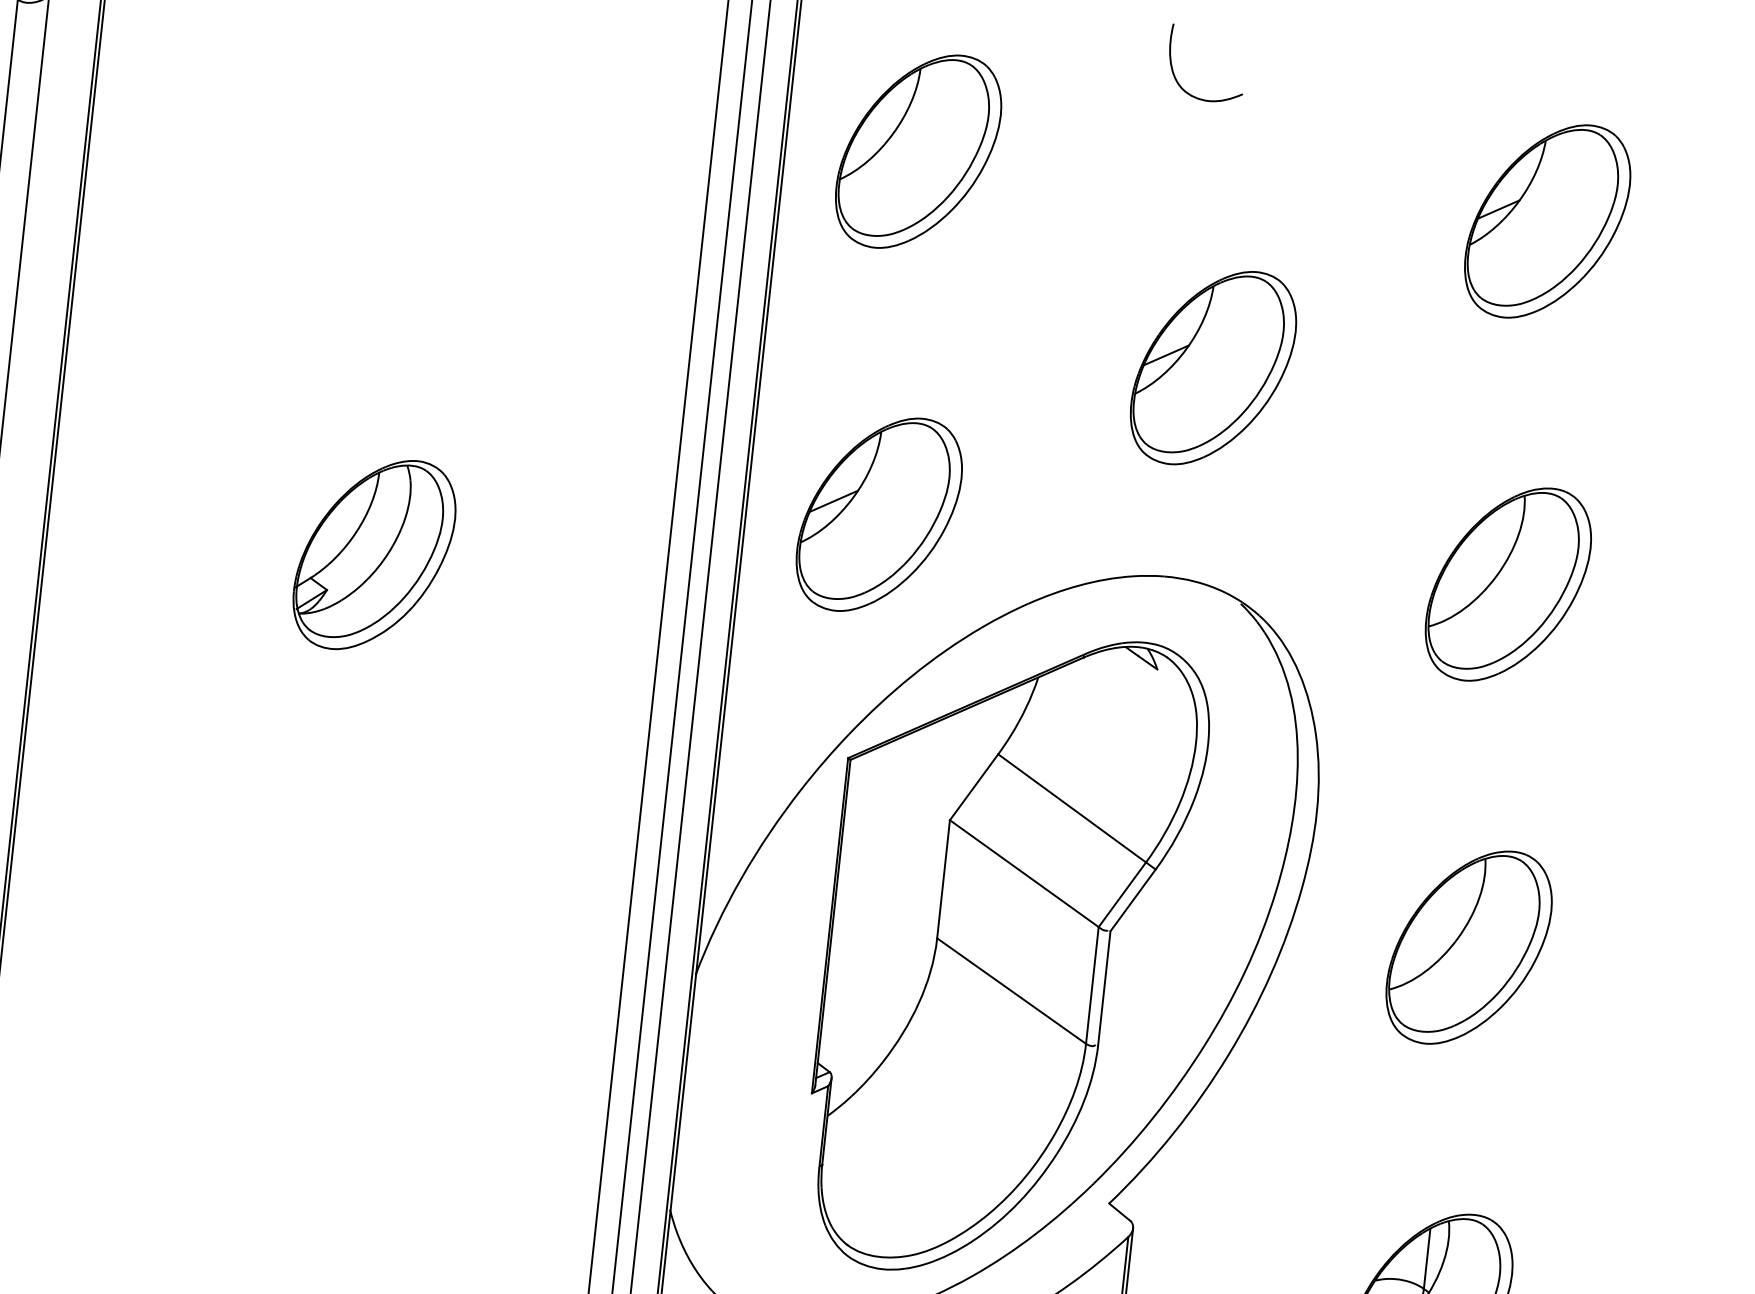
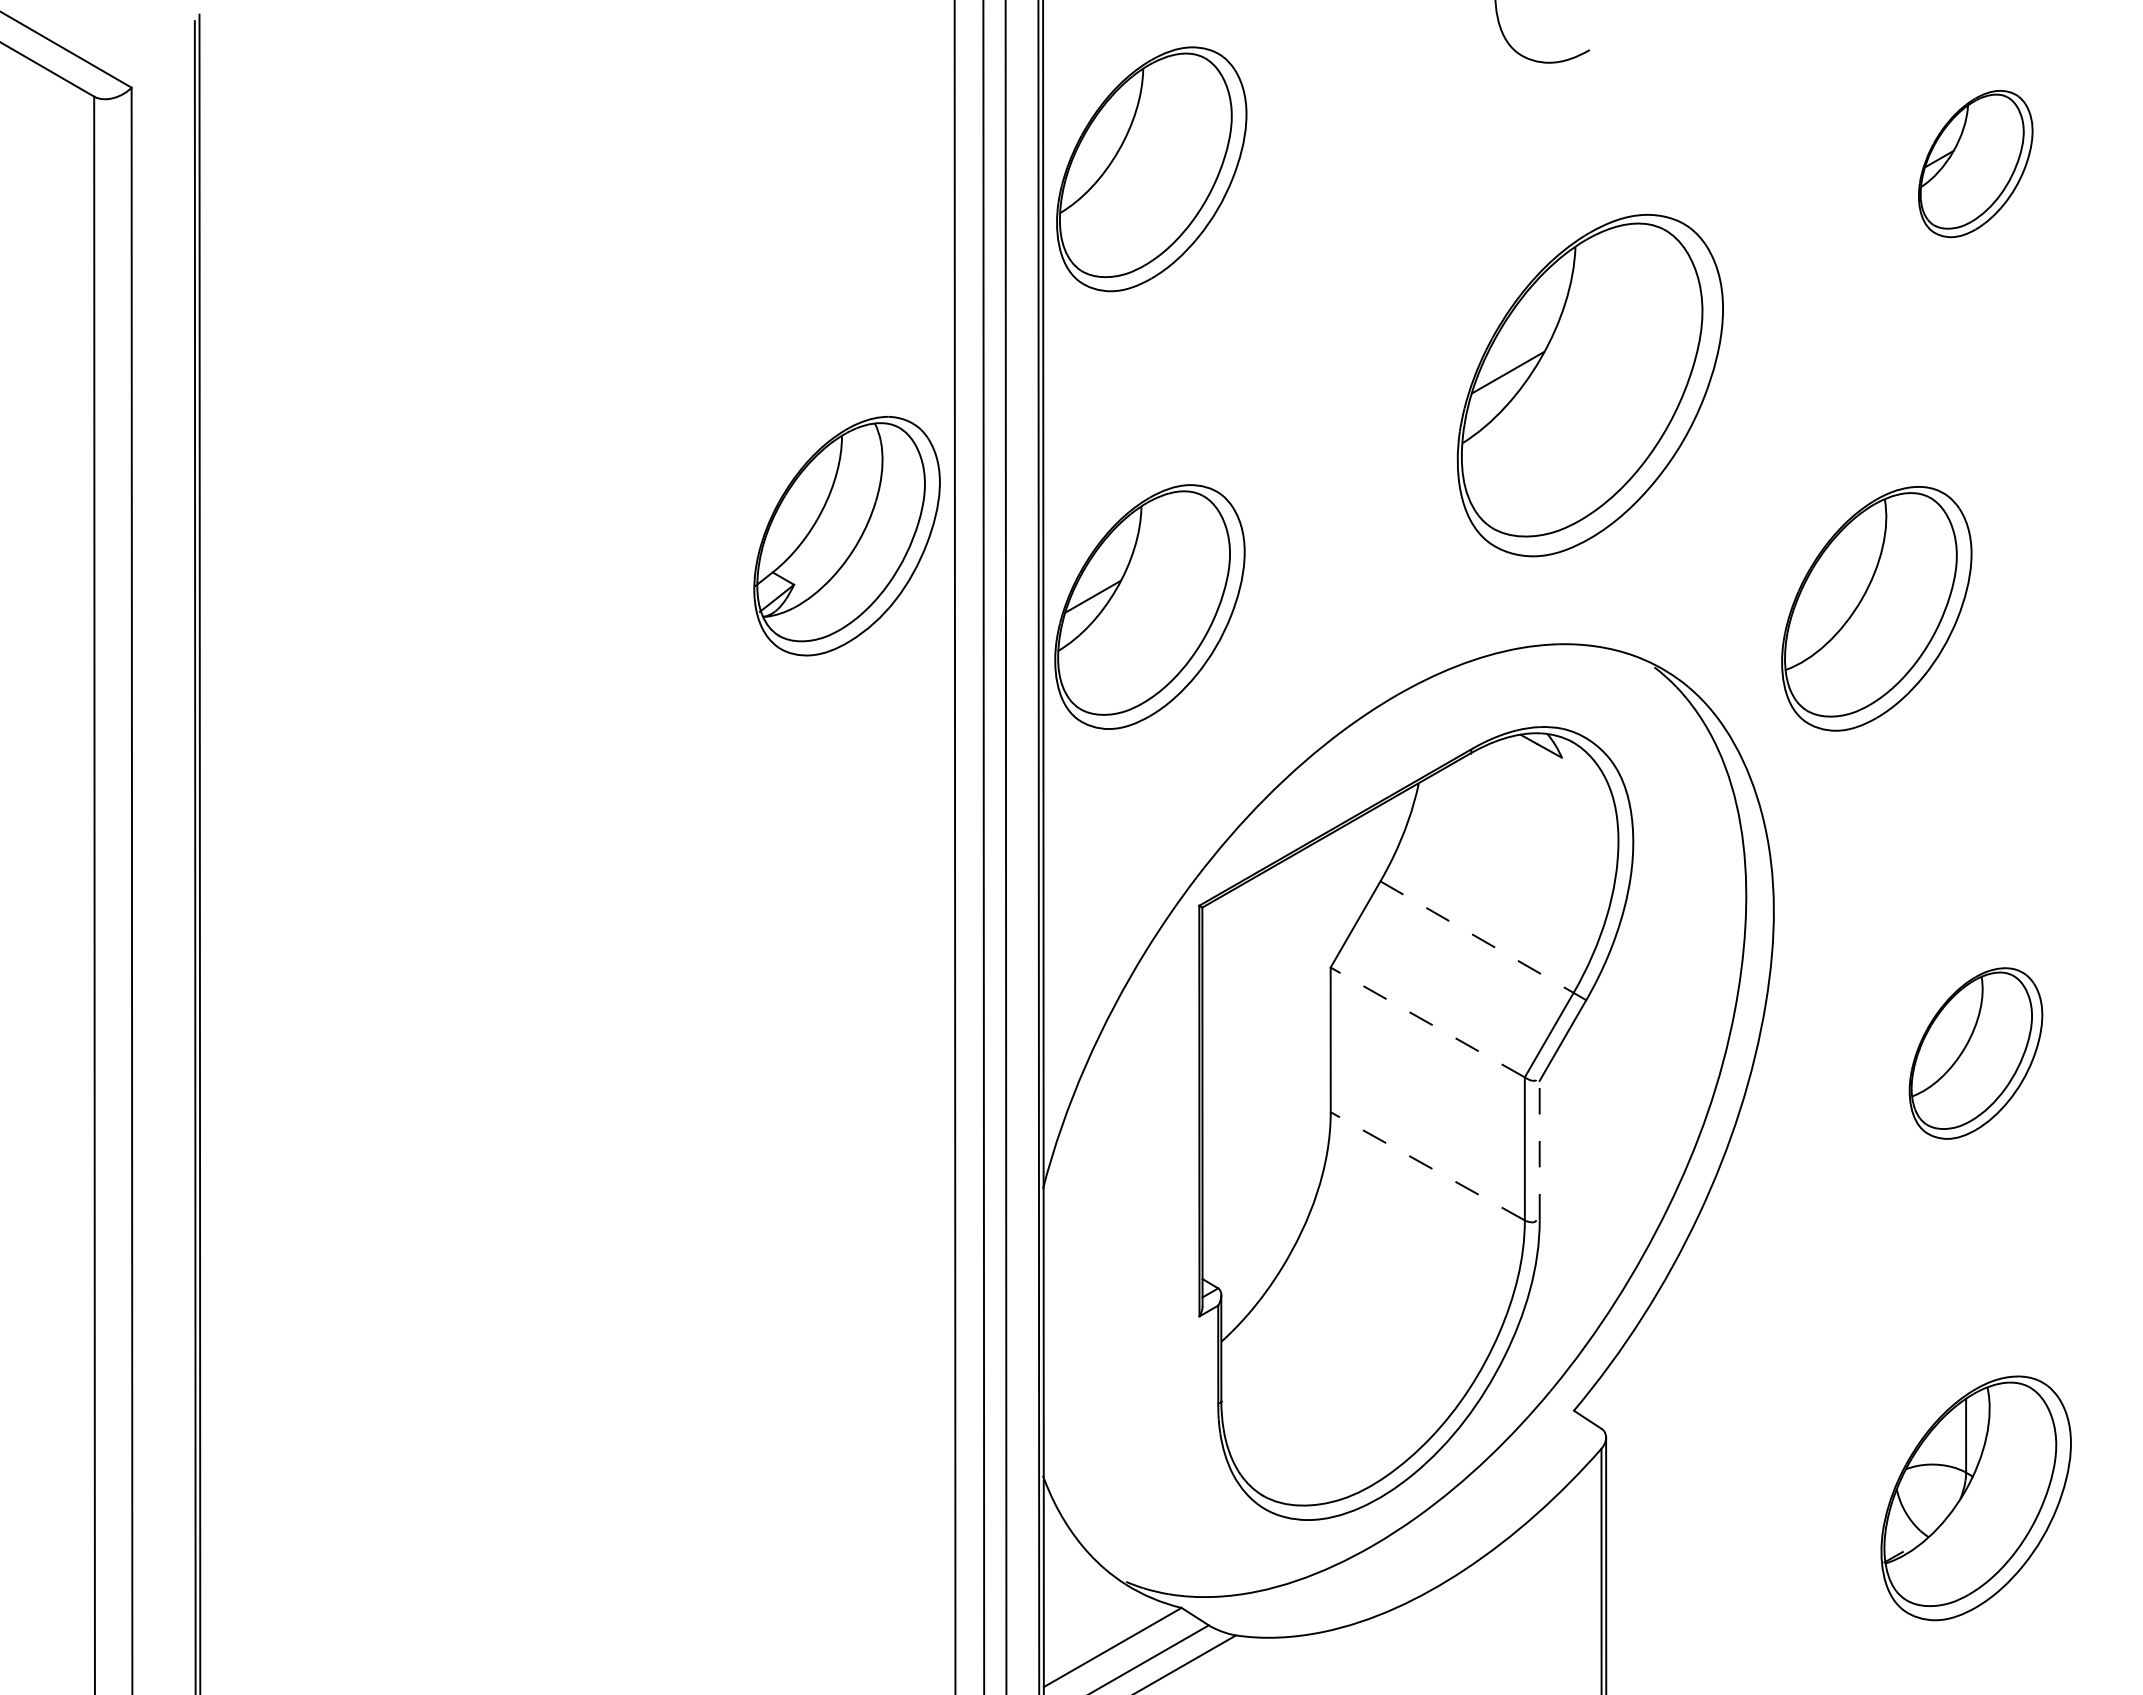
part: (918, 151) -> (1151, 169), moved
part: (1547, 221) -> (1975, 163), size x0.6
part: (1212, 368) -> (1589, 385), size x1.4
part: (878, 514) -> (1149, 606), moved
part: (374, 555) -> (846, 536), moved
part: (1508, 584) -> (1876, 608), moved
line: (1077, 811) -> (1483, 940), solid -> dashed
line: (1024, 873) -> (1427, 1022), solid -> dashed
part: (1468, 947) -> (1975, 1053), size x0.7
line: (1104, 988) -> (1539, 1150), solid -> dashed
line: (1011, 991) -> (1427, 1166), solid -> dashed

